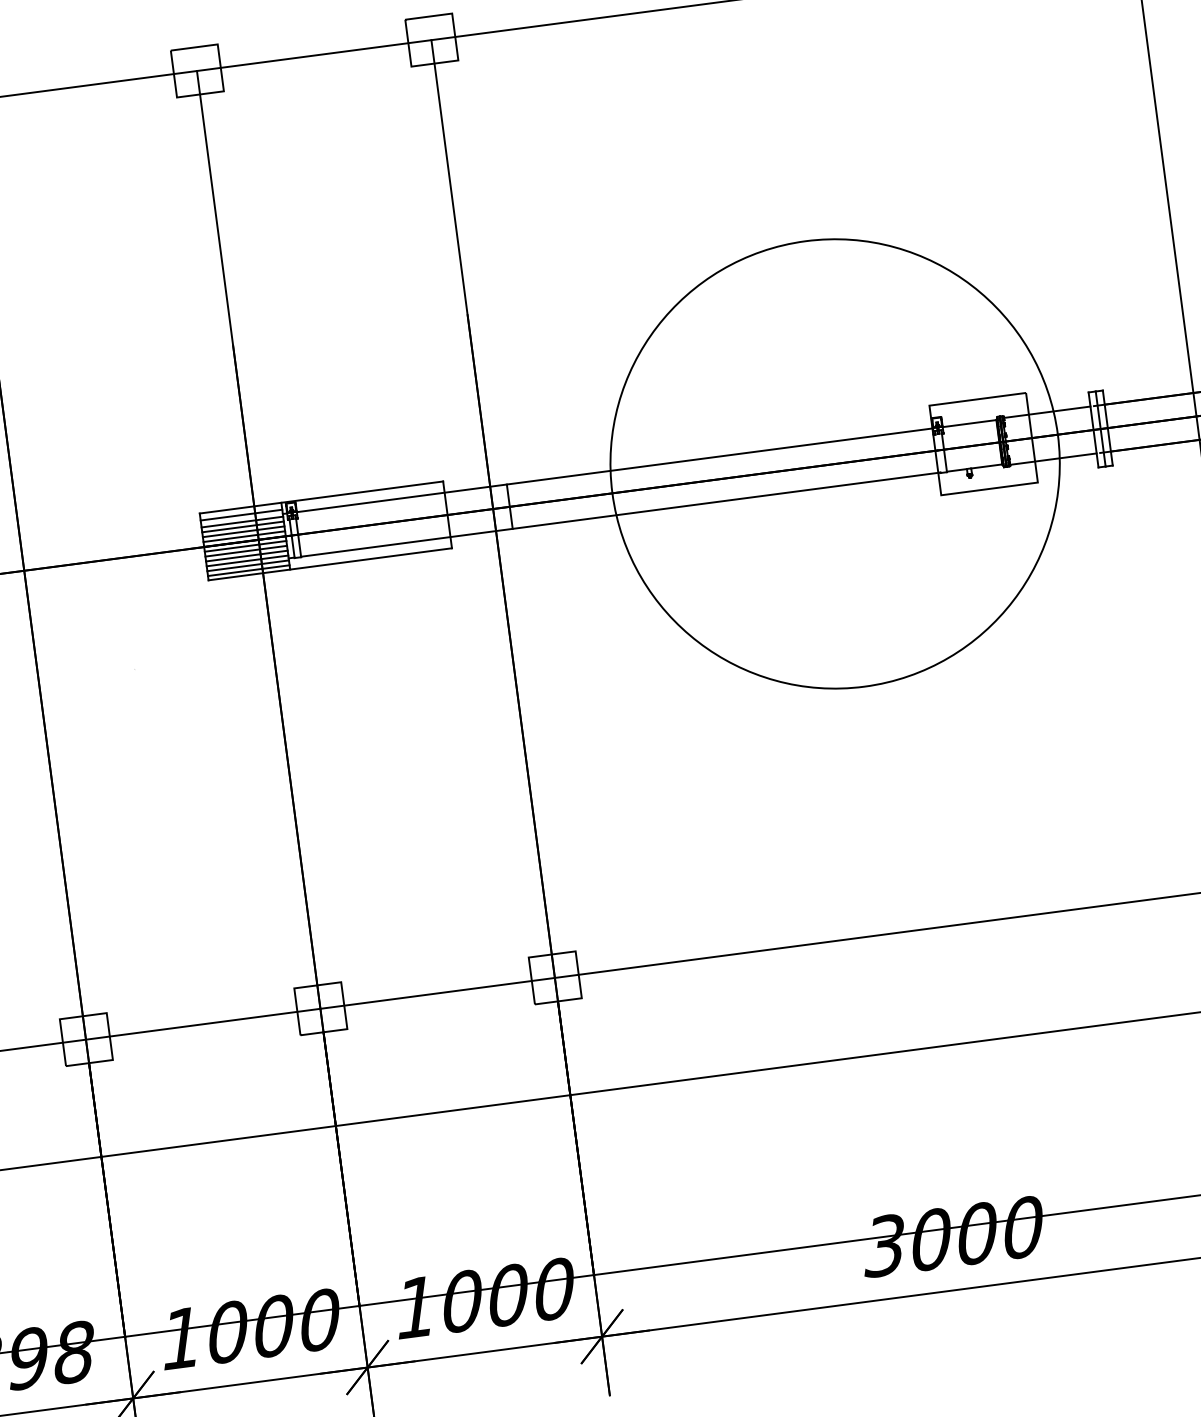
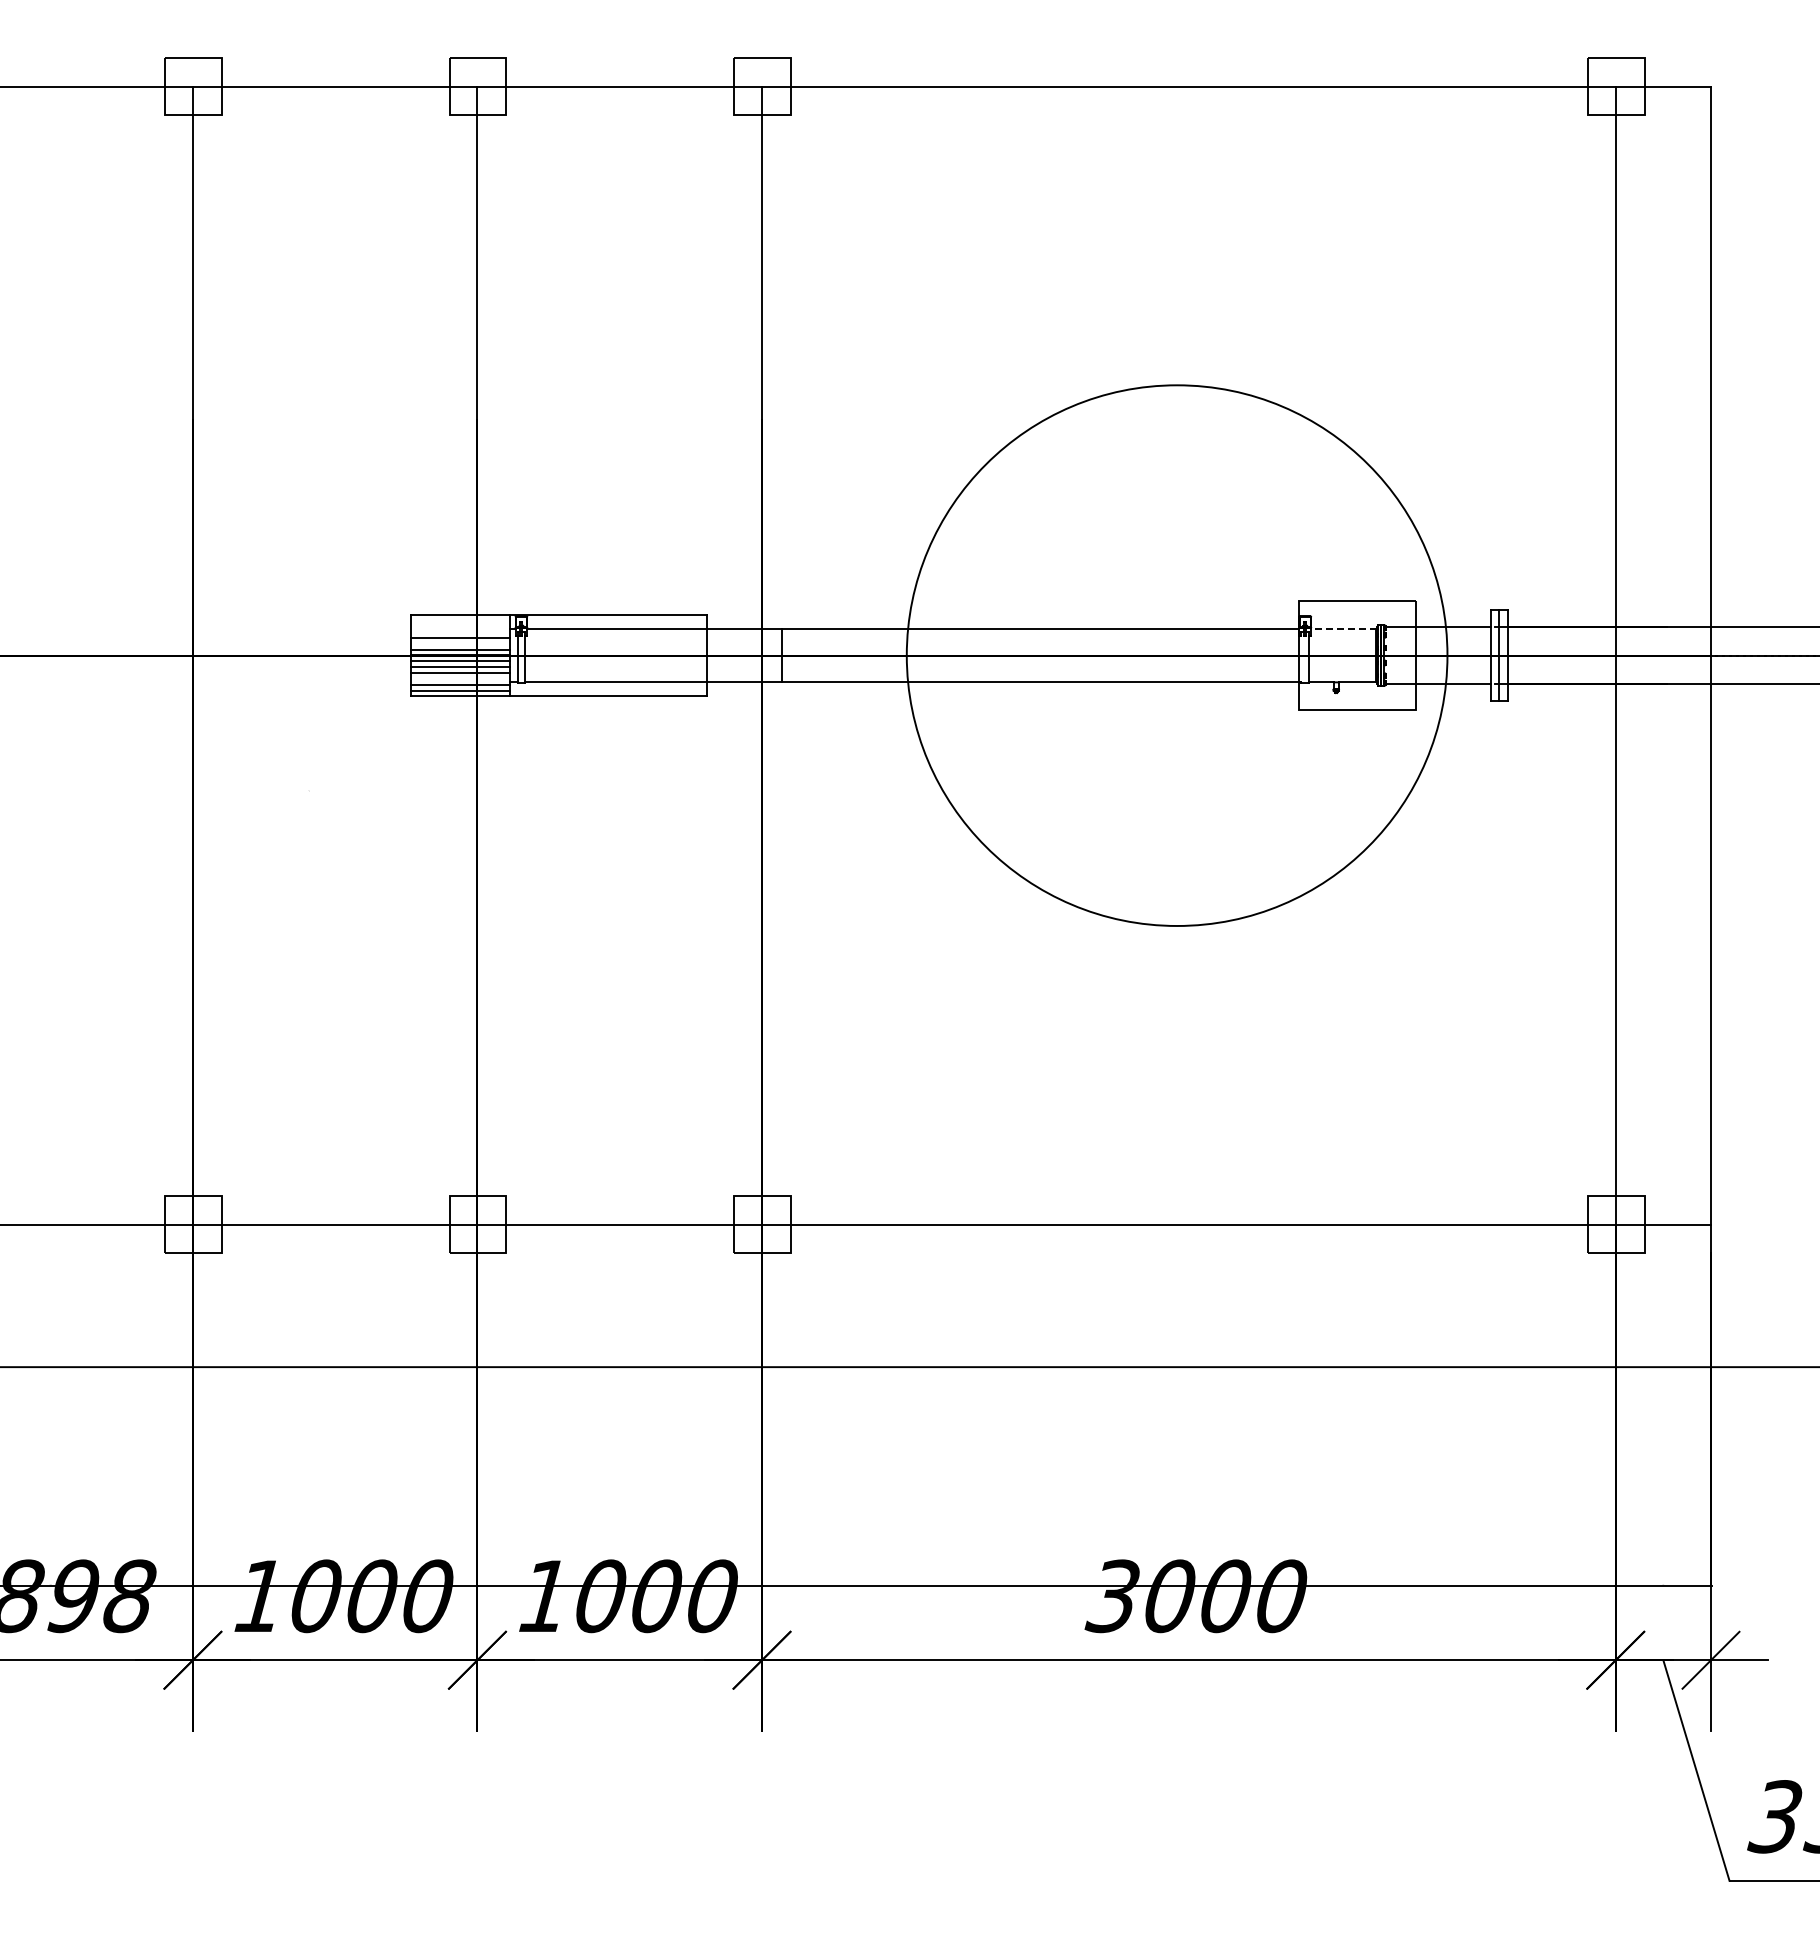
line: (969, 423) -> (1343, 628), solid -> dashed
line: (241, 515) -> (460, 623), removed
line: (242, 521) -> (460, 631), removed
line: (243, 531) -> (460, 643), removed
line: (247, 561) -> (460, 679), removed

